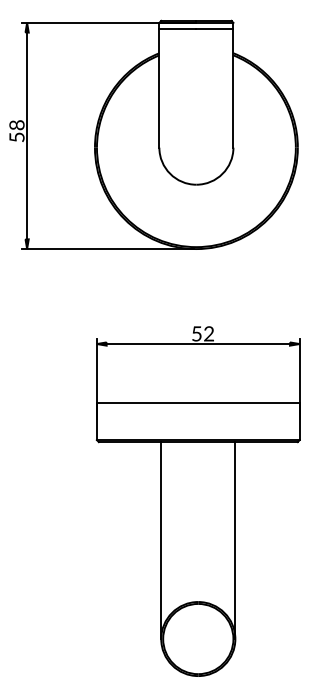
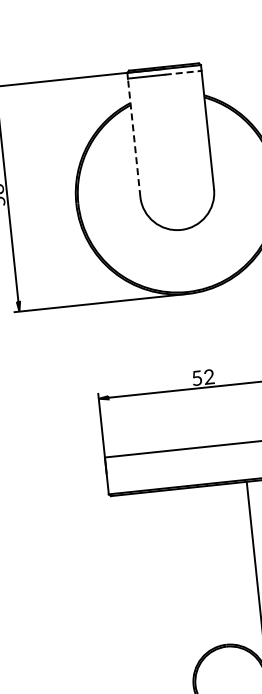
line: (214, 28) -> (182, 72), solid -> dashed
line: (159, 88) -> (134, 138), solid -> dashed
line: (161, 540) -> (183, 587), removed

